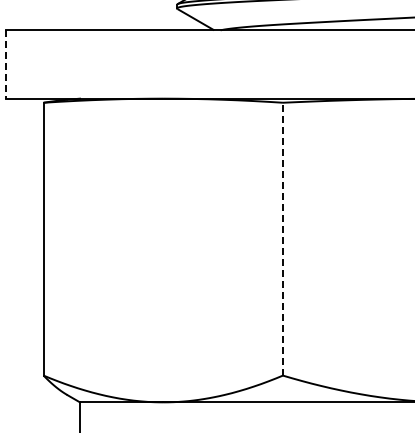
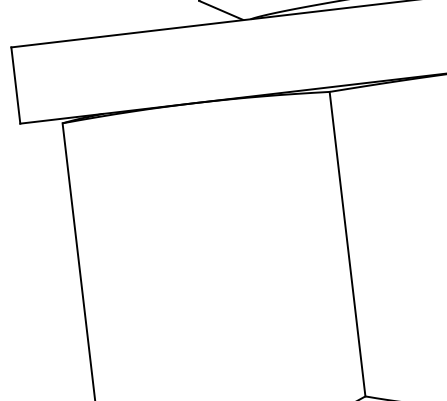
line: (6, 65) -> (16, 86), dashed -> solid
line: (282, 238) -> (346, 243), dashed -> solid

